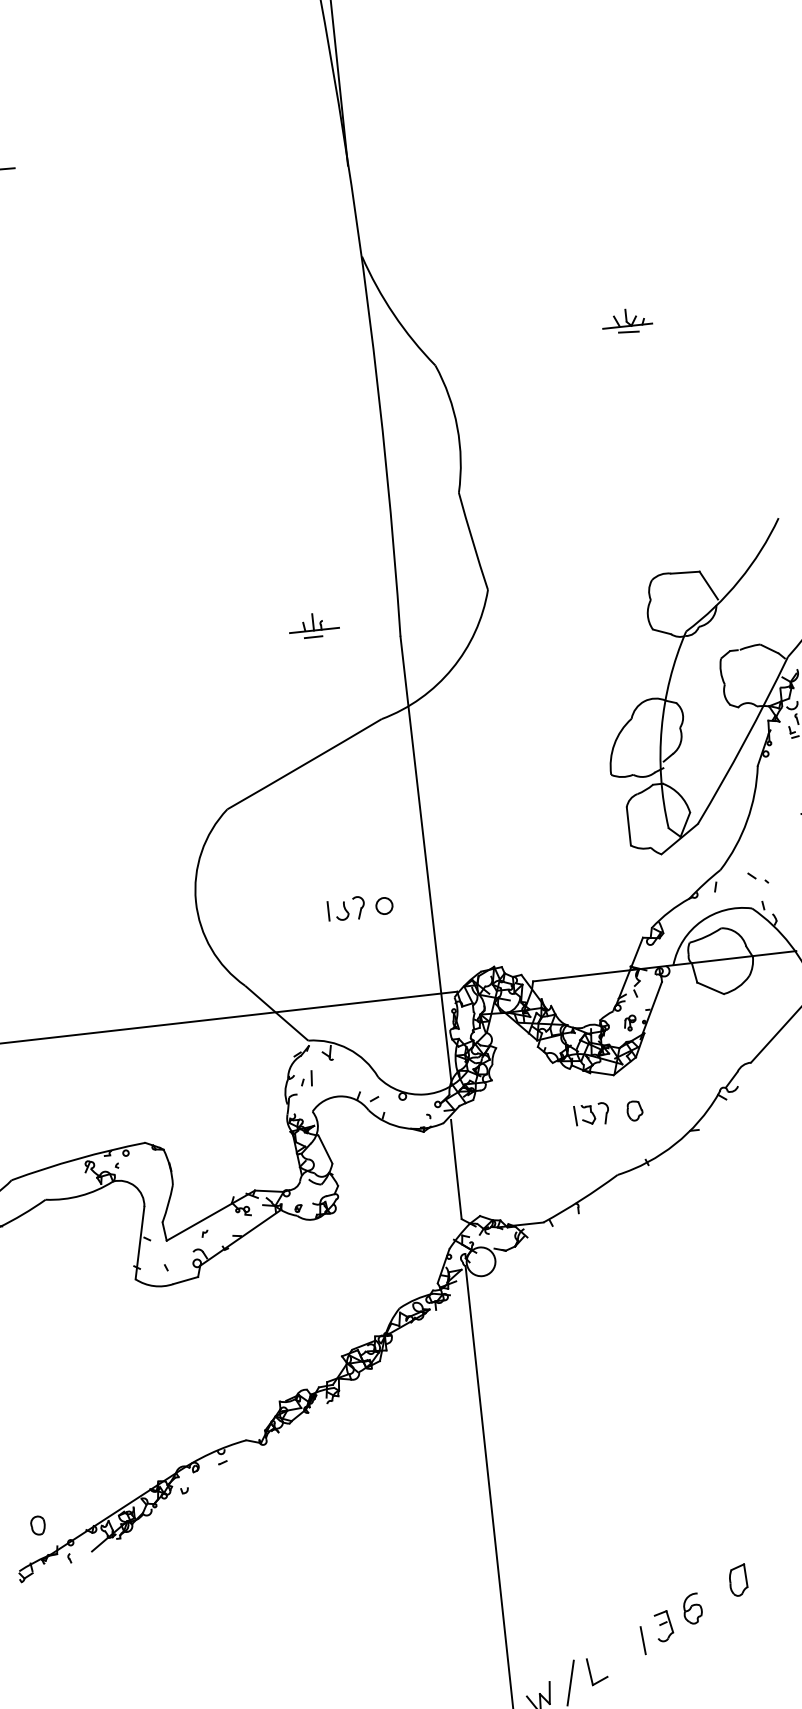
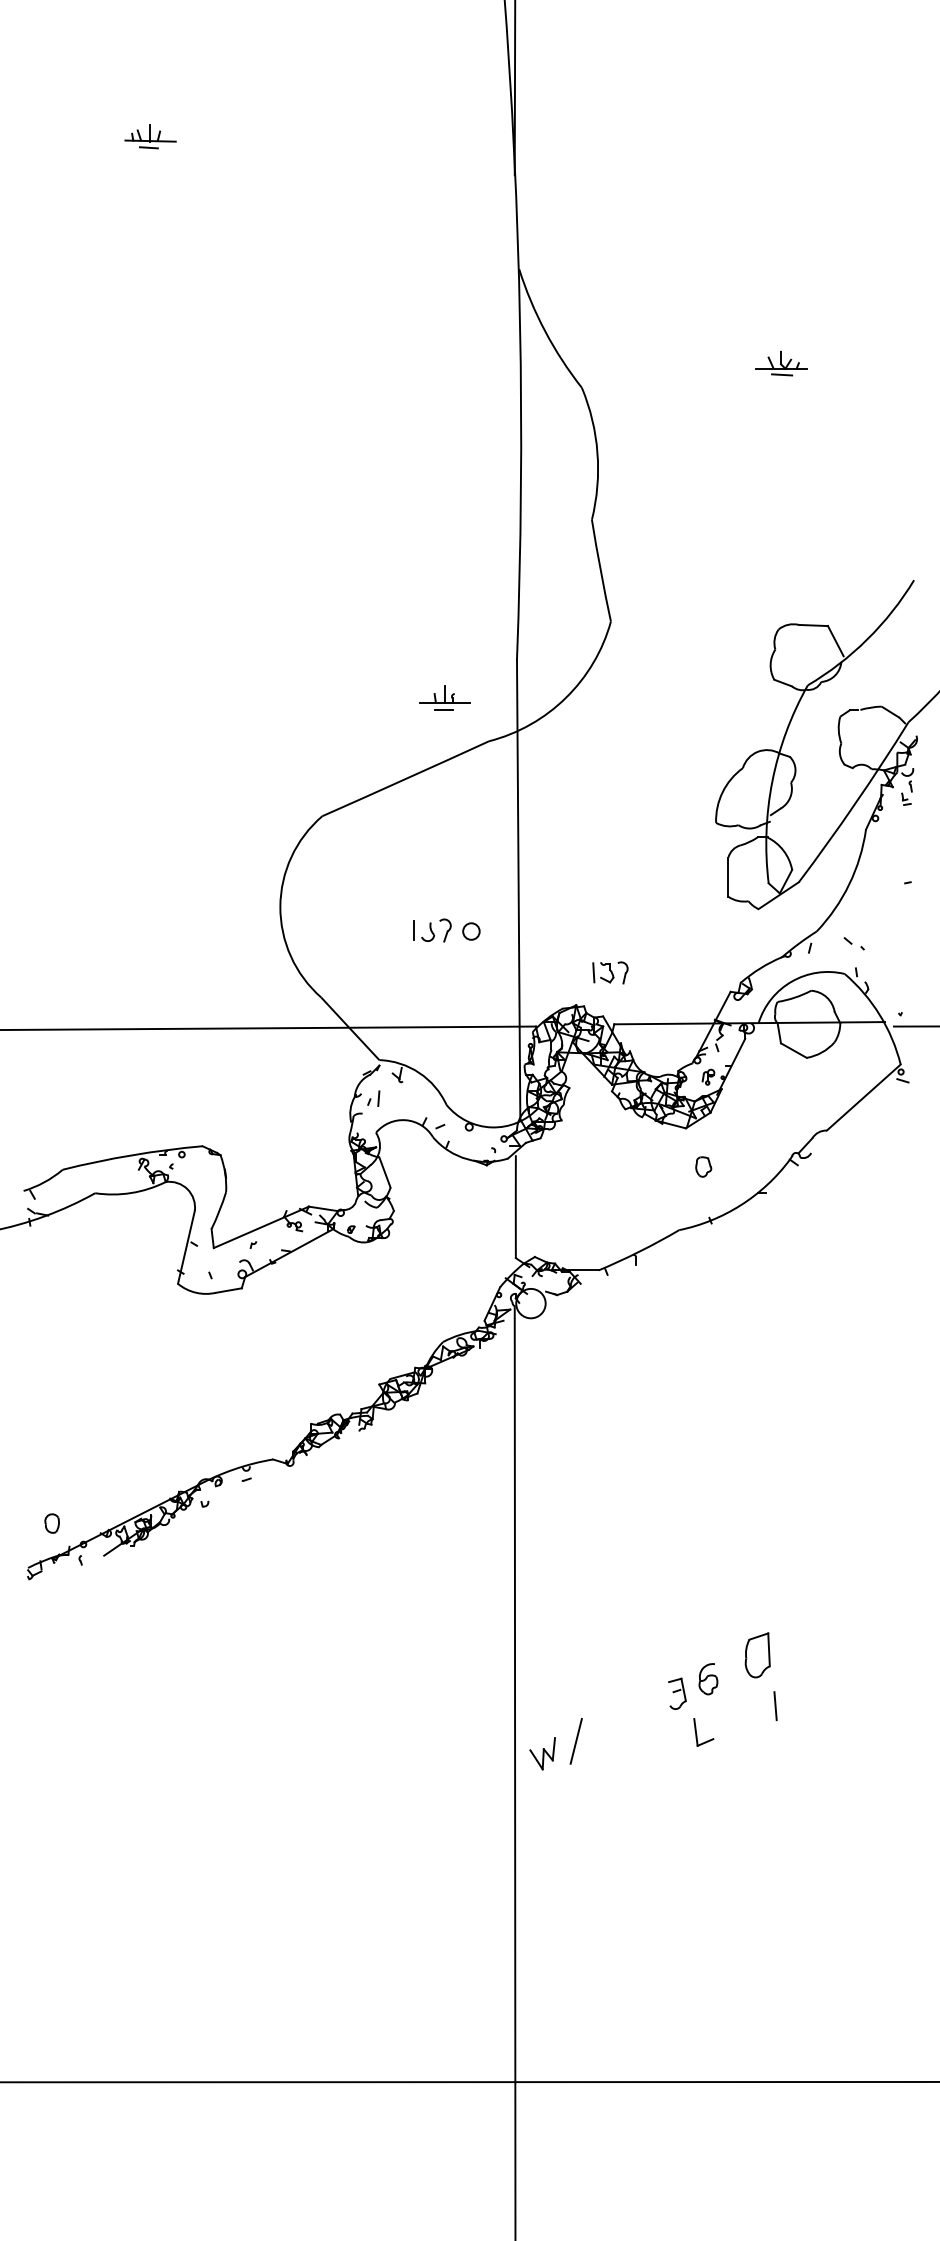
part: (313, 625) -> (444, 697), moved
part: (591, 1114) -> (610, 972), moved
part: (737, 1579) -> (757, 1654), size x1.4
line: (643, 1640) -> (775, 1705), moved
part: (591, 1674) -> (697, 1734), moved

